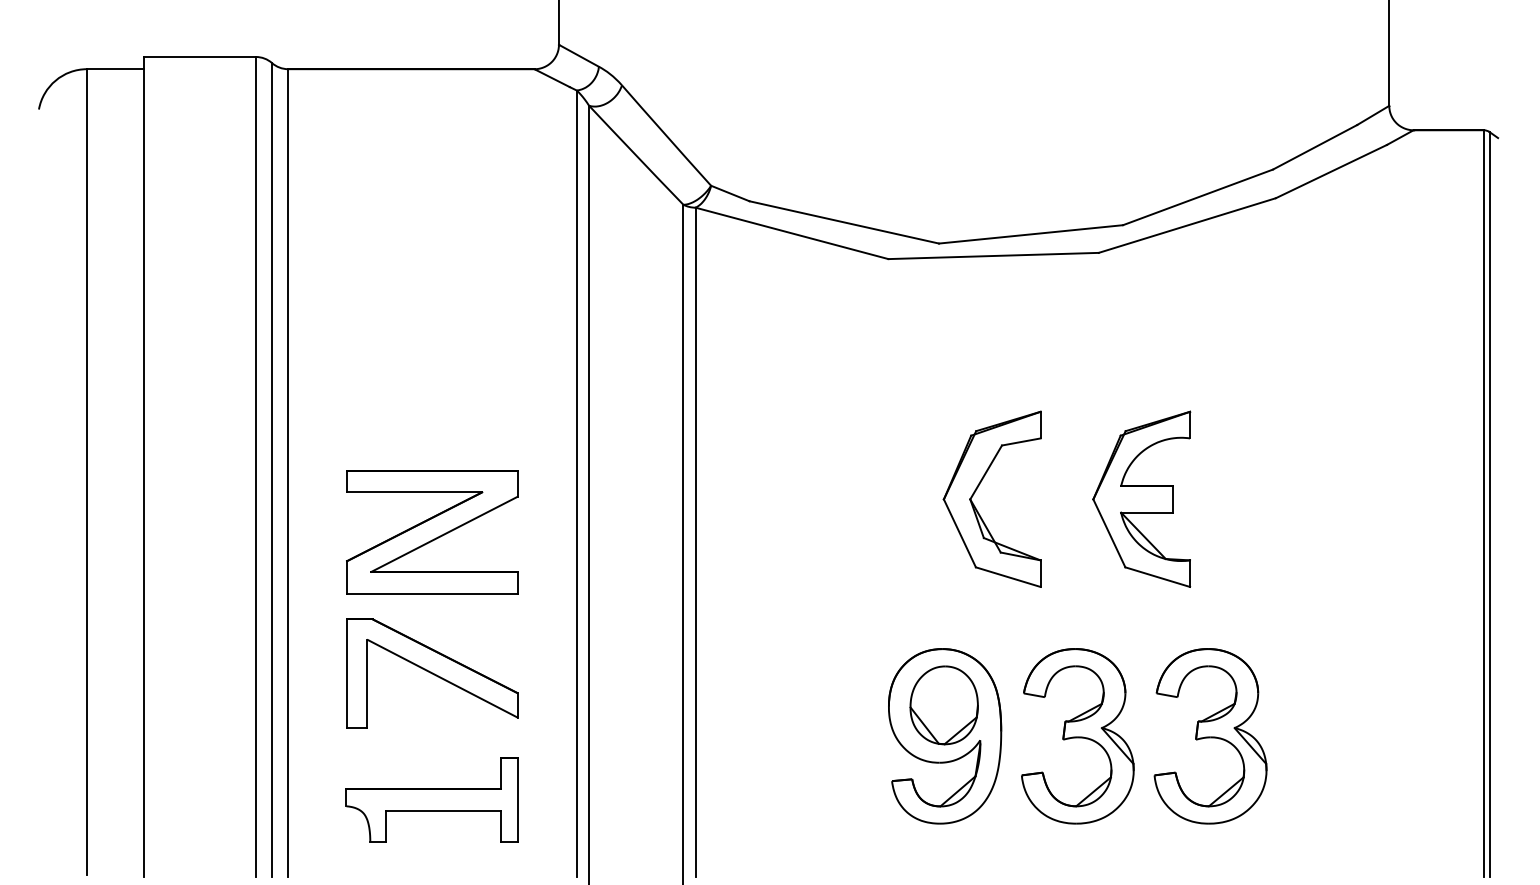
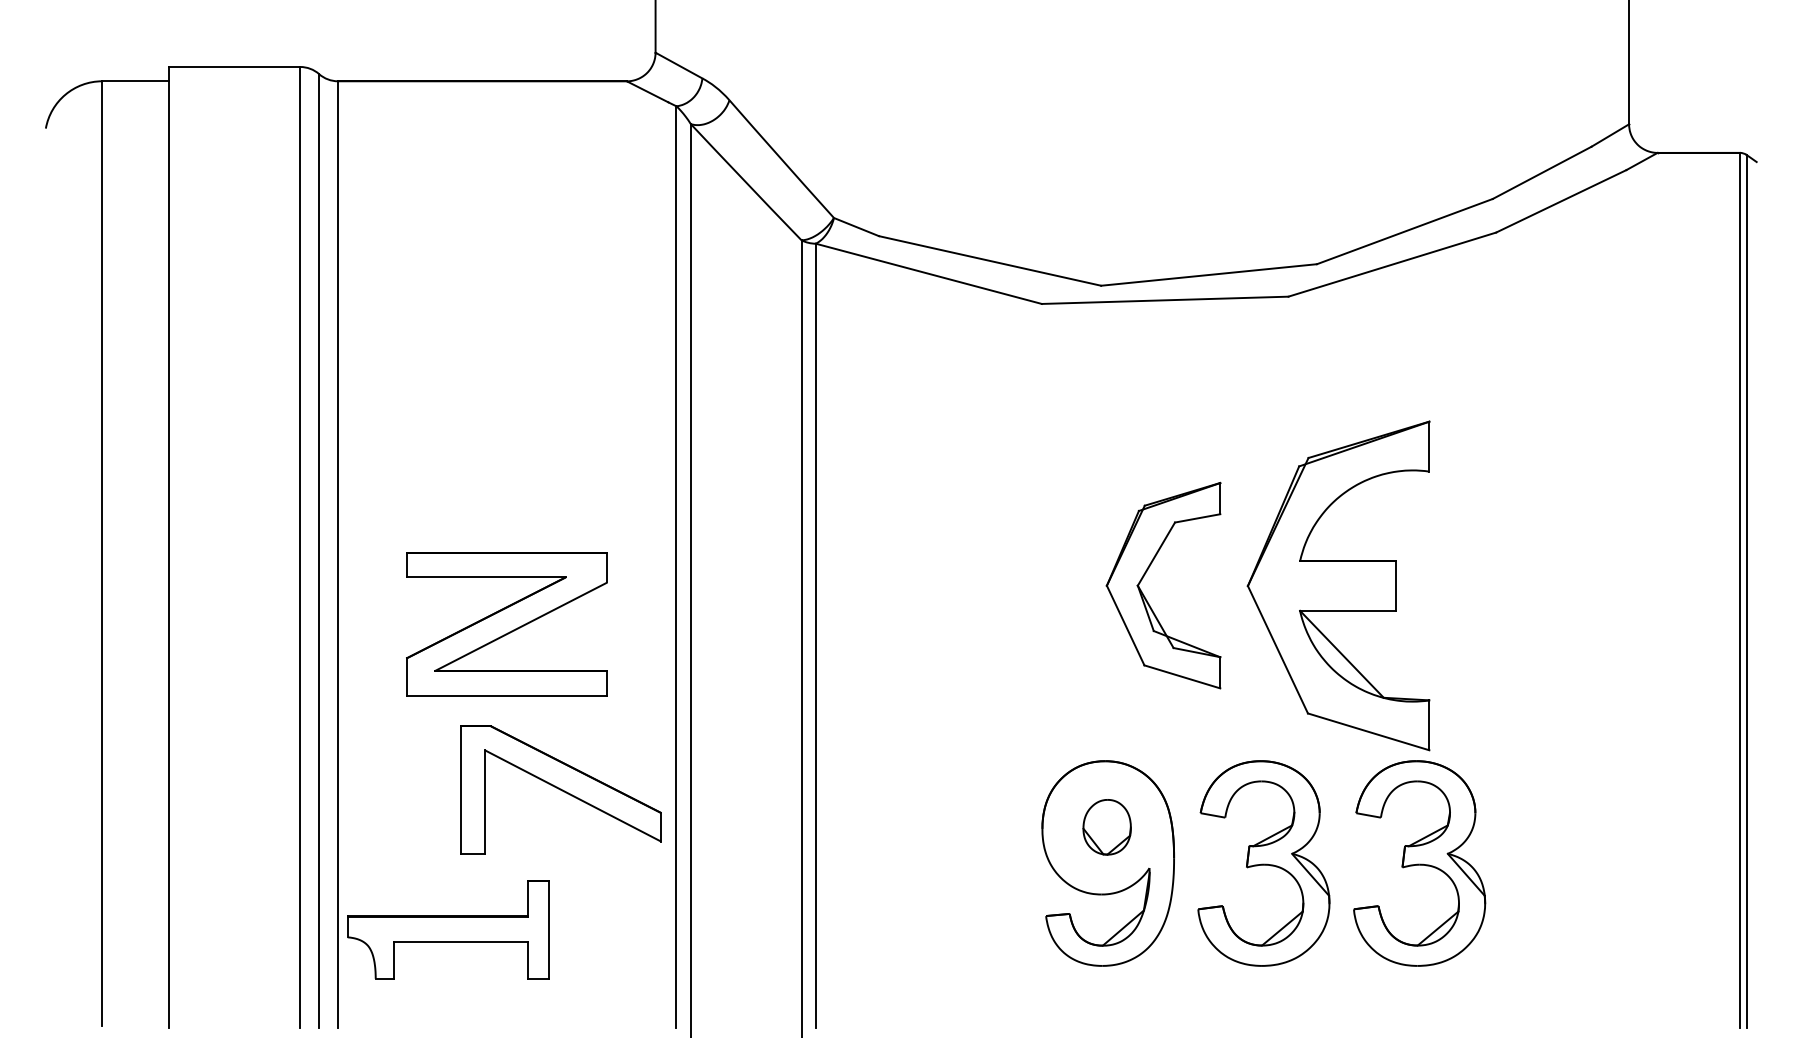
part: (1141, 498) -> (1338, 584), size x1.6
part: (432, 673) -> (561, 789), moved
part: (943, 705) -> (1106, 827), size x0.6
part: (431, 799) -> (447, 929), moved

